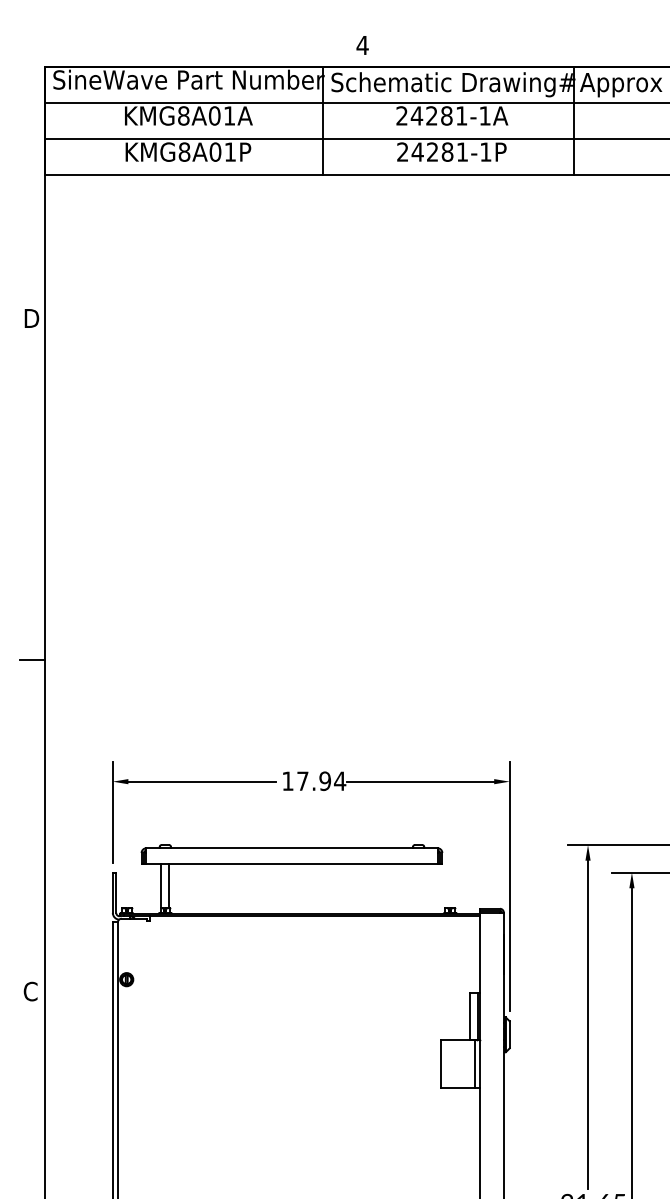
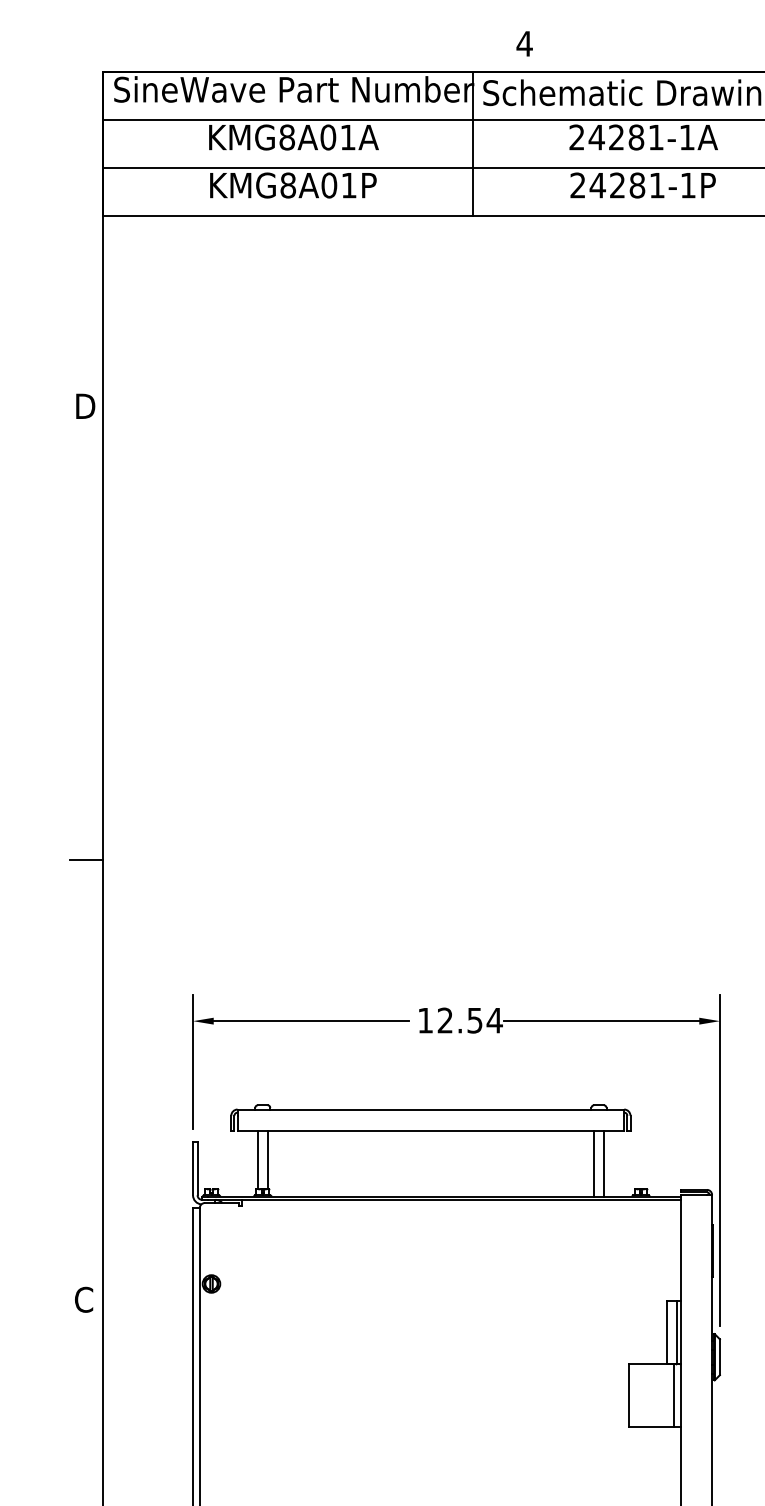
text: (314, 780) -> (460, 1019), 17.94 -> 12.54
line: (414, 888) -> (593, 1162), added
line: (422, 888) -> (604, 1162), added

